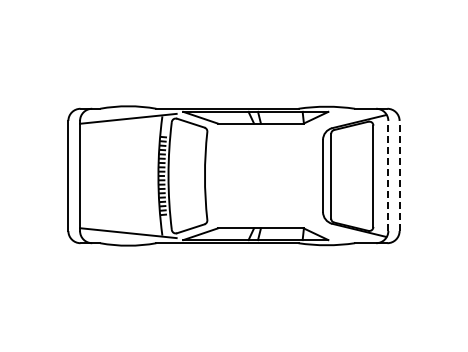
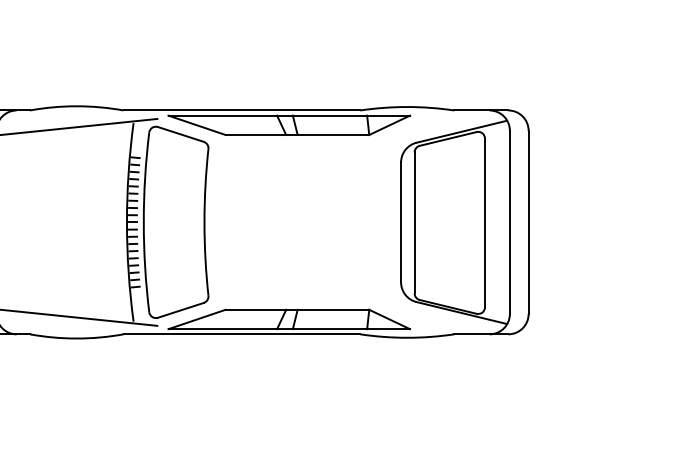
line: (388, 175) -> (510, 221), dashed -> solid
line: (399, 175) -> (528, 221), dashed -> solid

